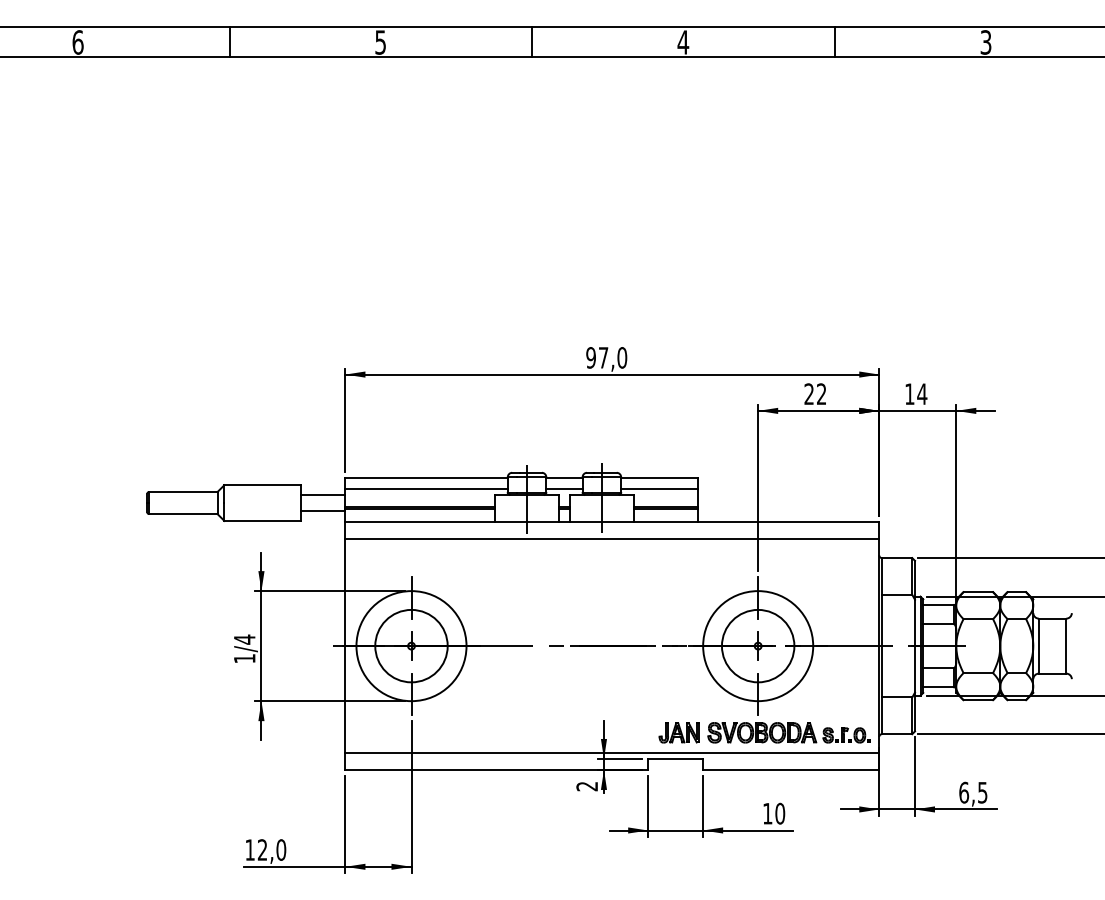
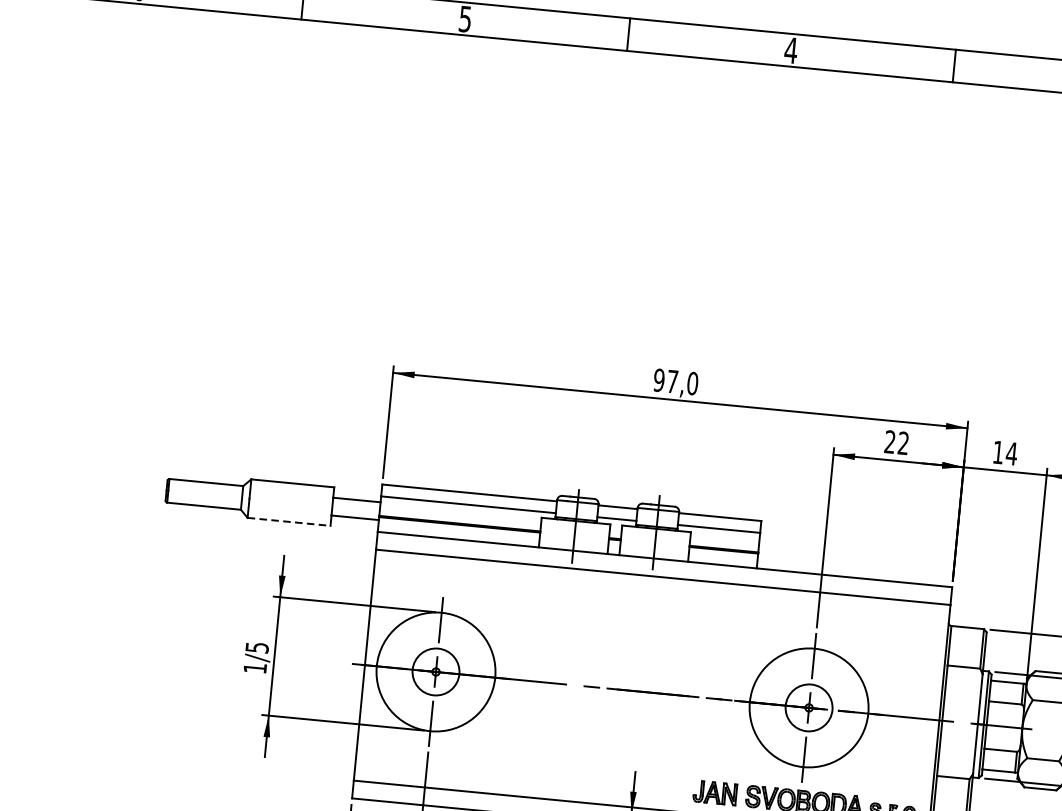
line: (262, 520) -> (288, 521), solid -> dashed
text: (244, 639) -> (256, 647), 1/4 -> 1/5
circle: (411, 645) -> (436, 671), size x0.6
circle: (757, 645) -> (808, 707), size x0.6

